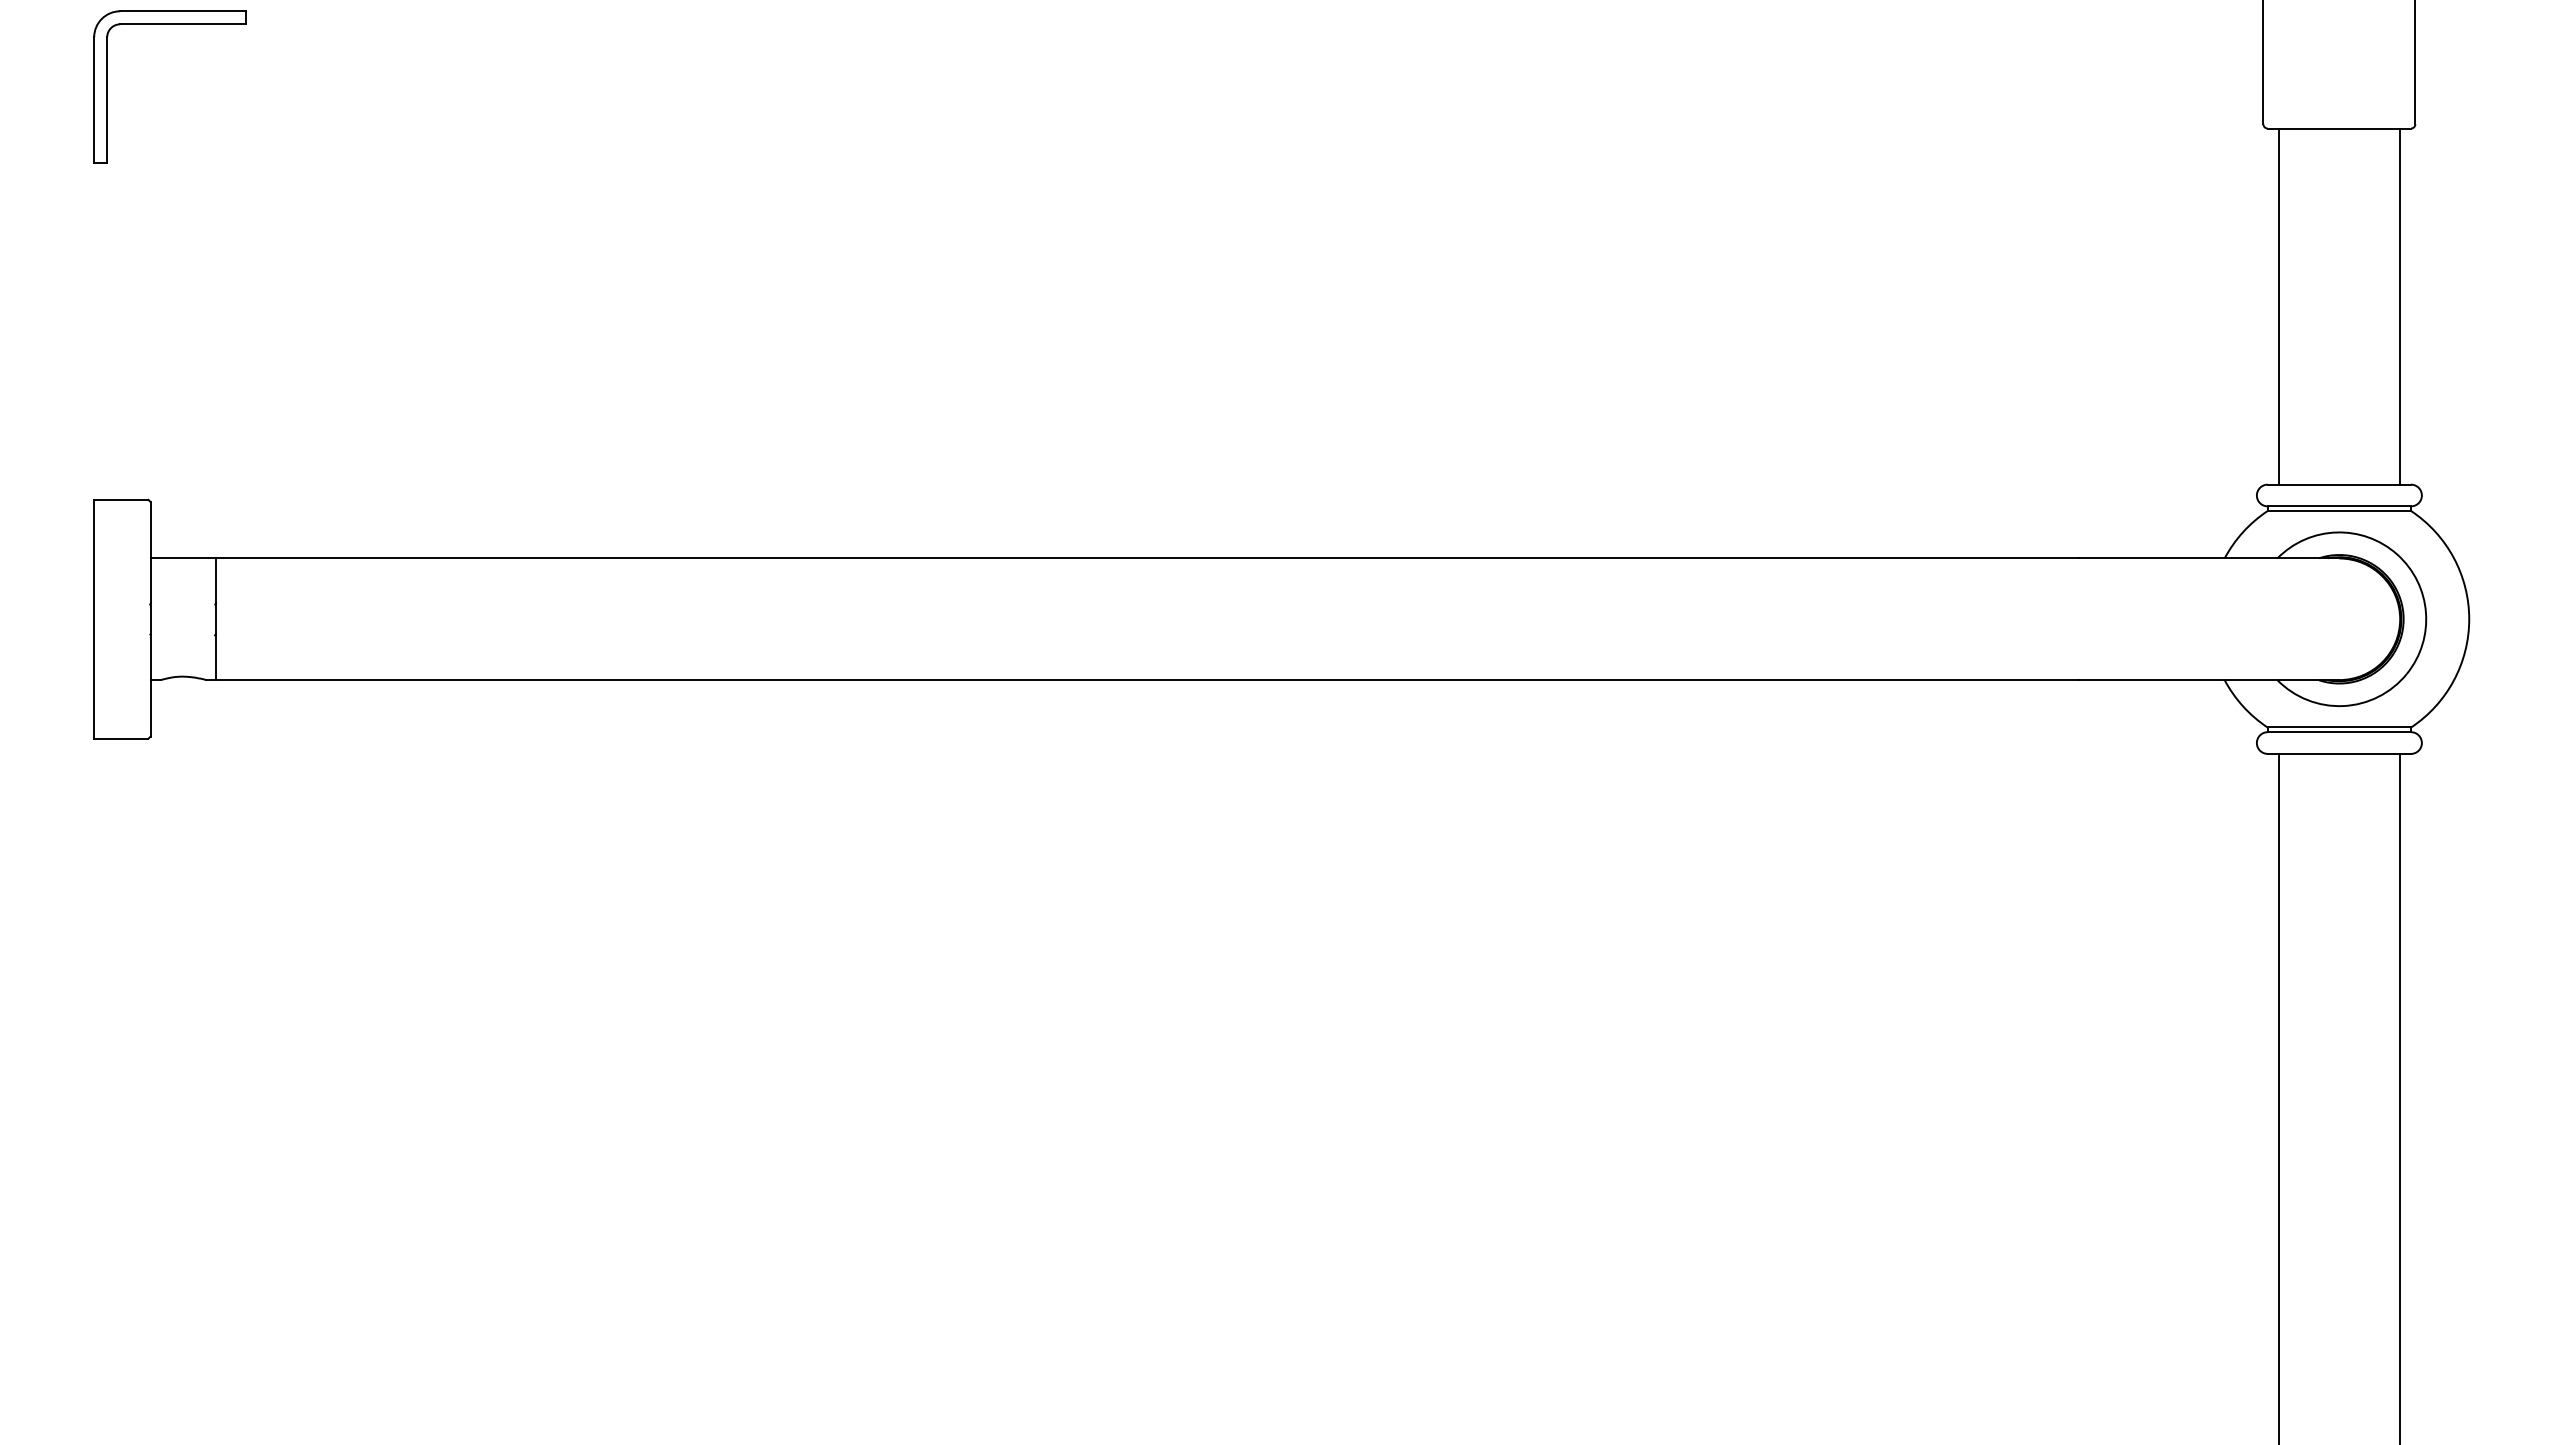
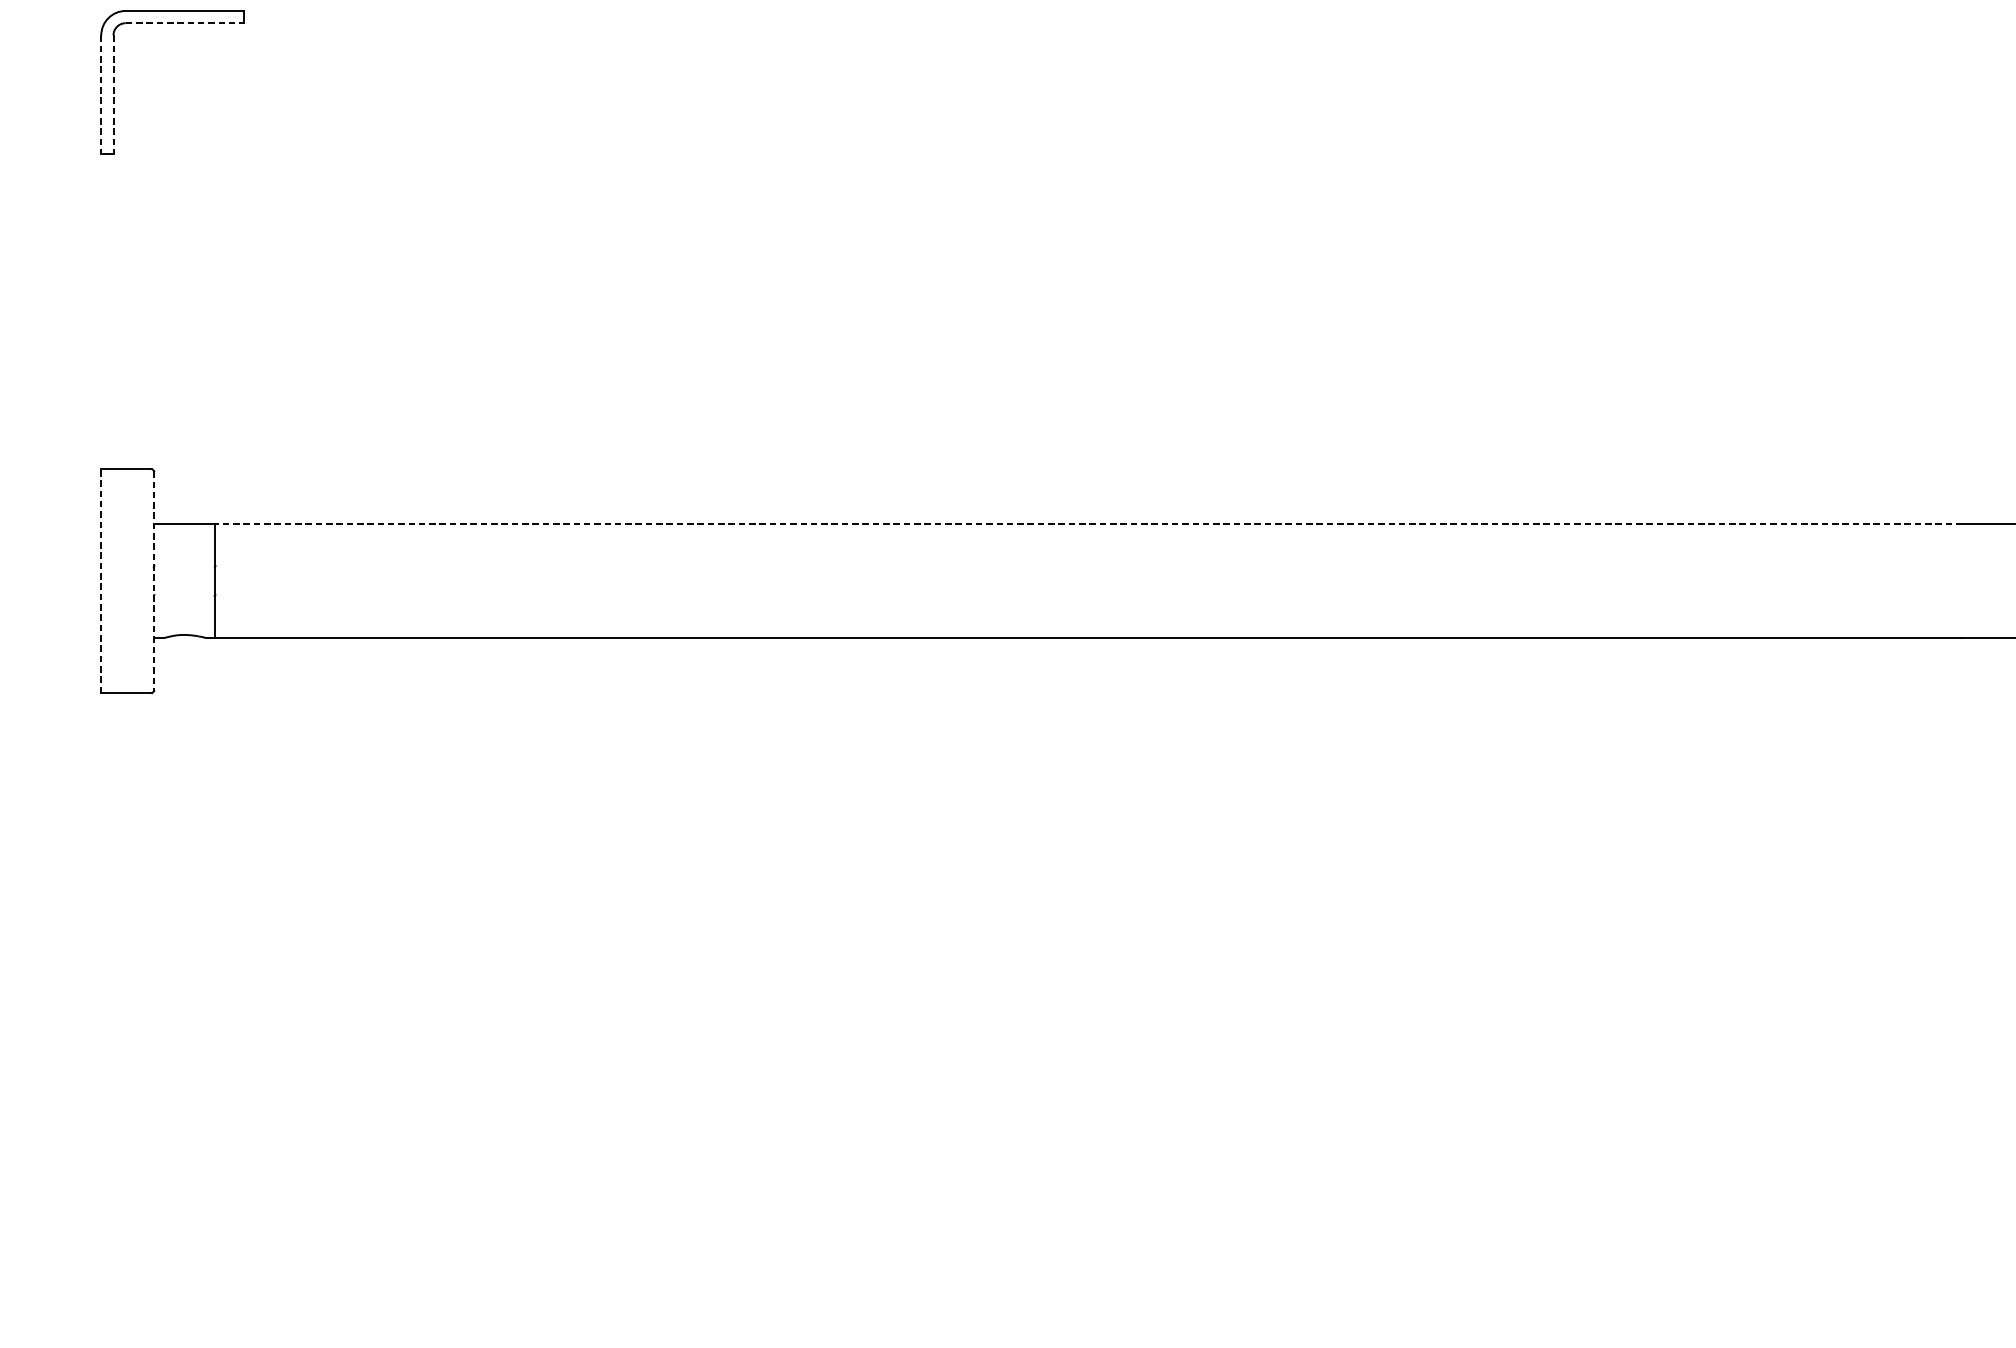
line: (183, 24) -> (185, 23), solid -> dashed
line: (94, 100) -> (101, 94), solid -> dashed
line: (107, 100) -> (113, 94), solid -> dashed
line: (1147, 558) -> (1089, 524), solid -> dashed
line: (94, 618) -> (101, 580), solid -> dashed
line: (150, 619) -> (154, 581), solid -> dashed

